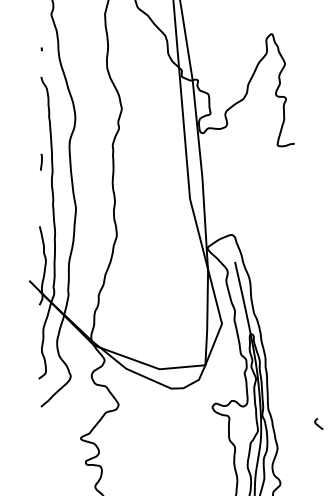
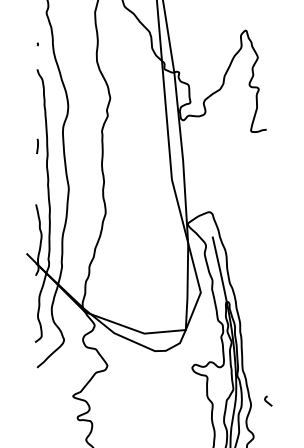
curve: (317, 424) -> (267, 401), moved

